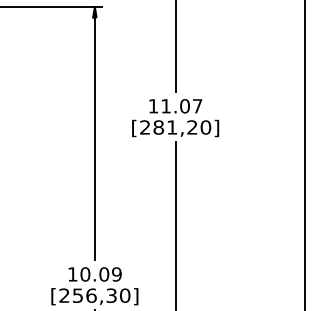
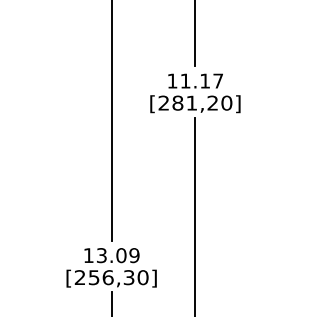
text: (184, 106) -> (204, 81), 11.07 -> 11.17
text: (85, 274) -> (101, 255), 10.09 -> 13.09

